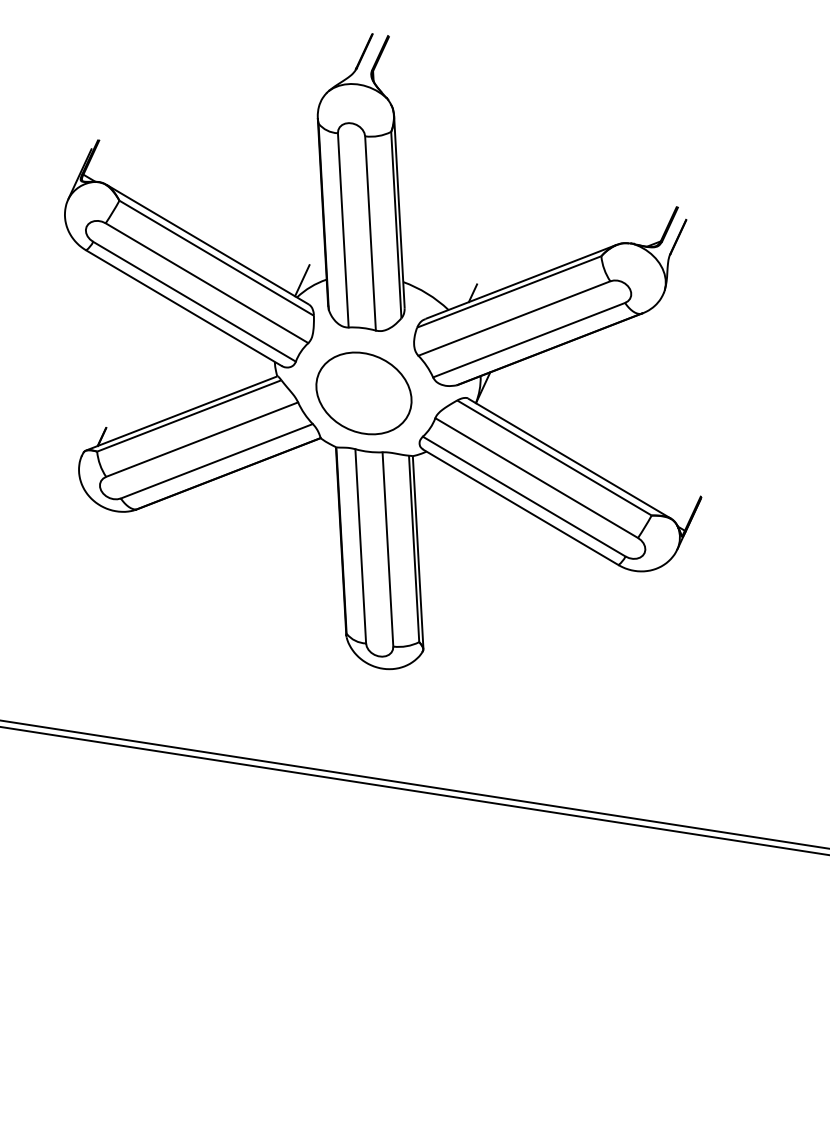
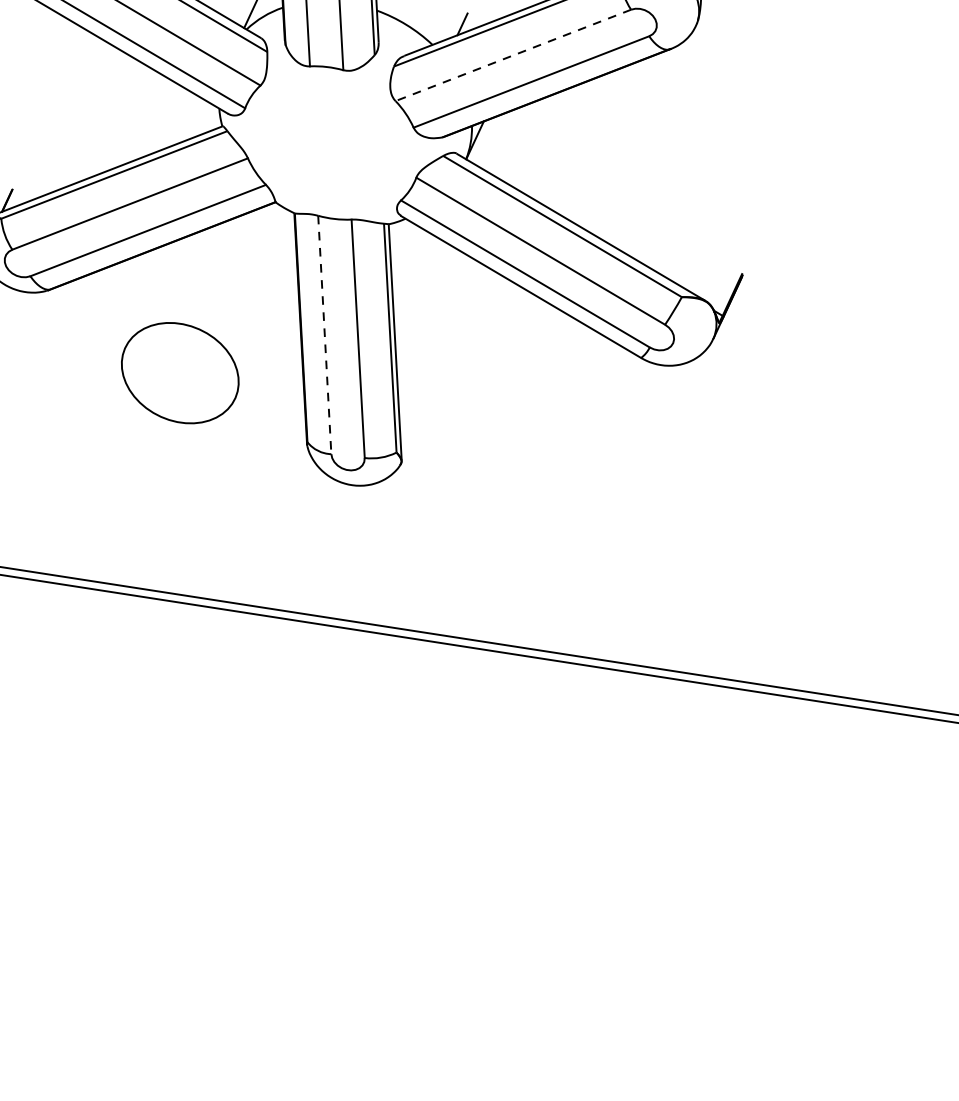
line: (514, 318) -> (513, 55), solid -> dashed
part: (363, 393) -> (179, 373), moved
line: (360, 546) -> (324, 335), solid -> dashed

